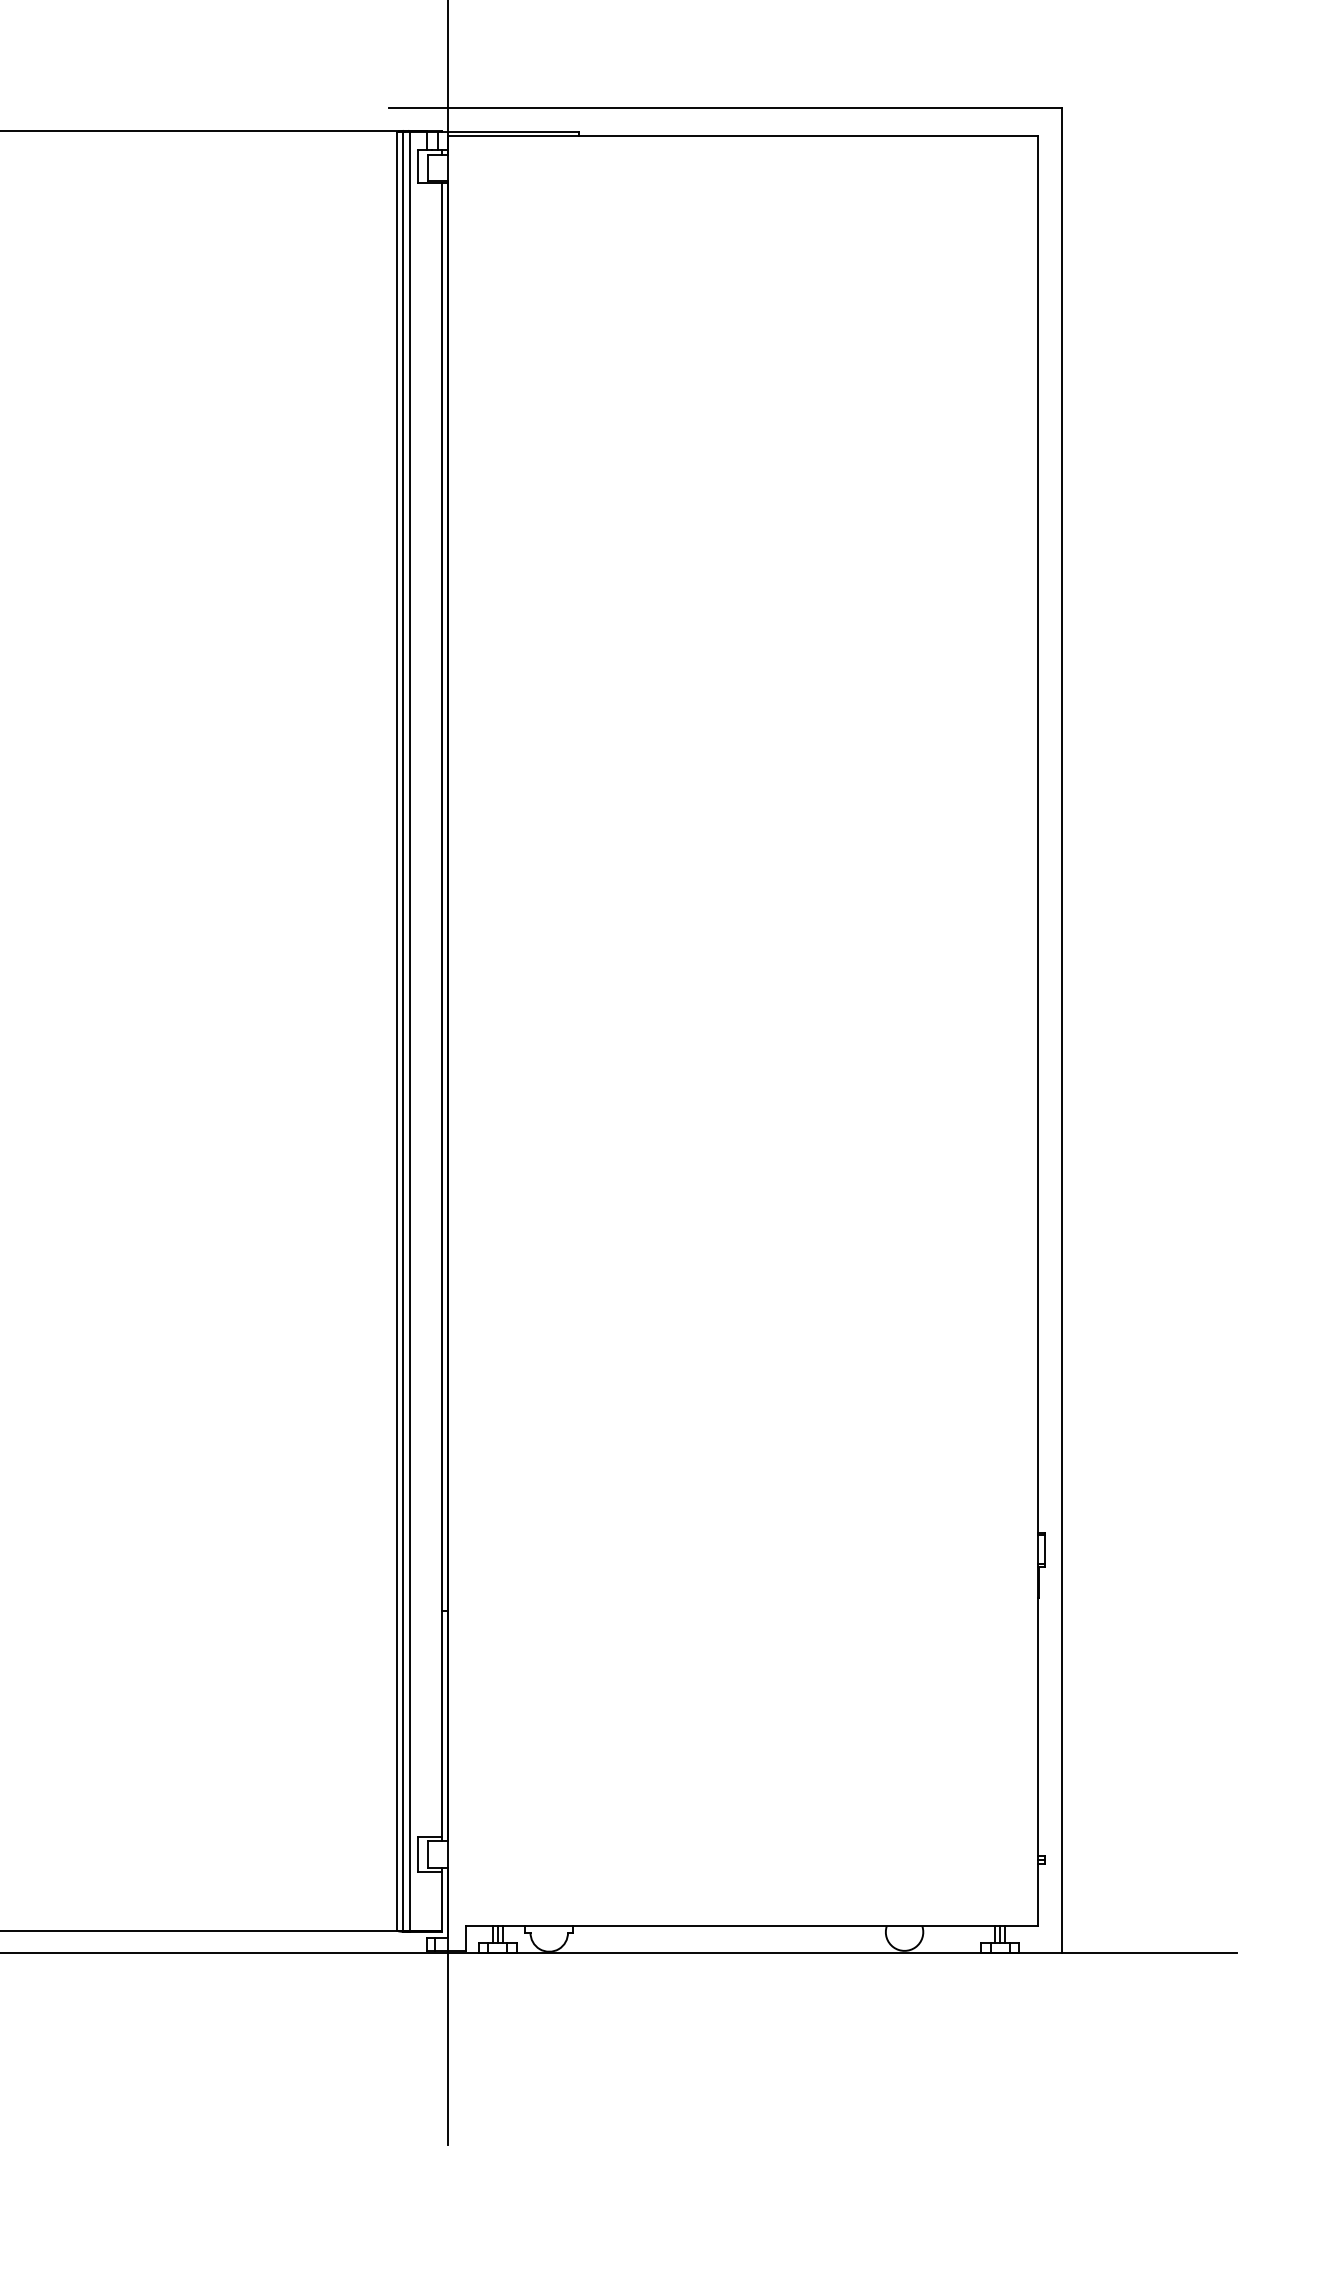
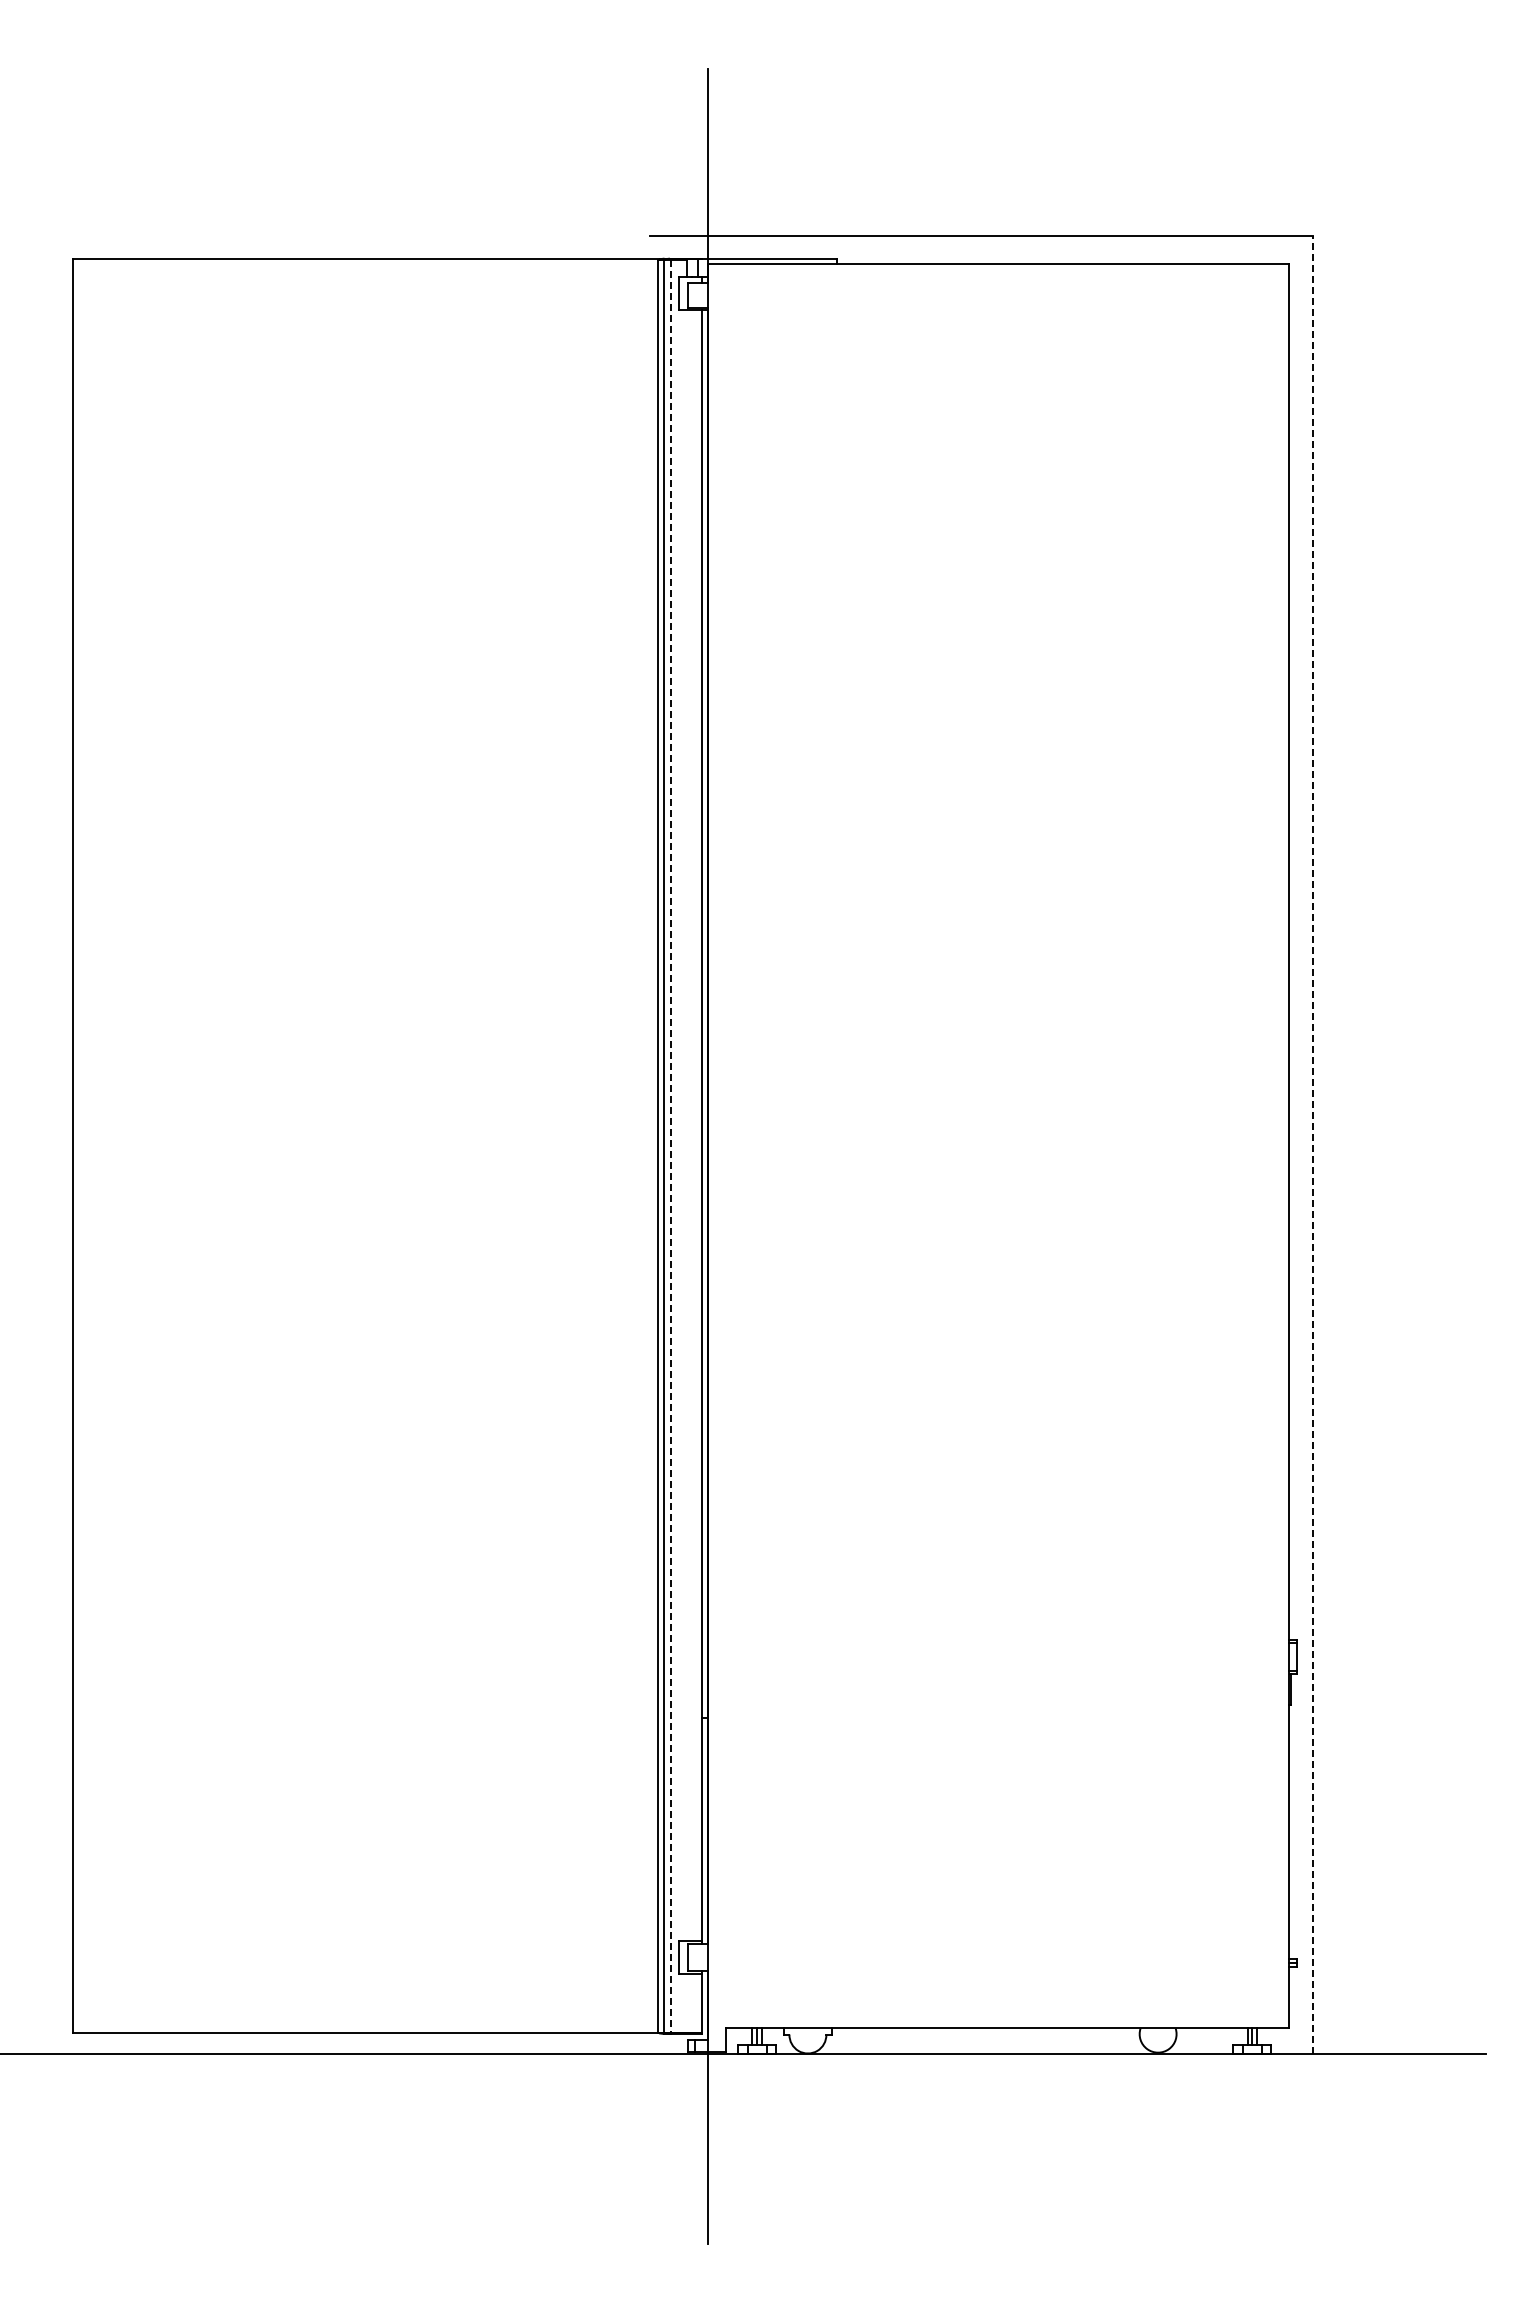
line: (1061, 1030) -> (1312, 1145), solid -> dashed
line: (410, 1031) -> (671, 1146), solid -> dashed

